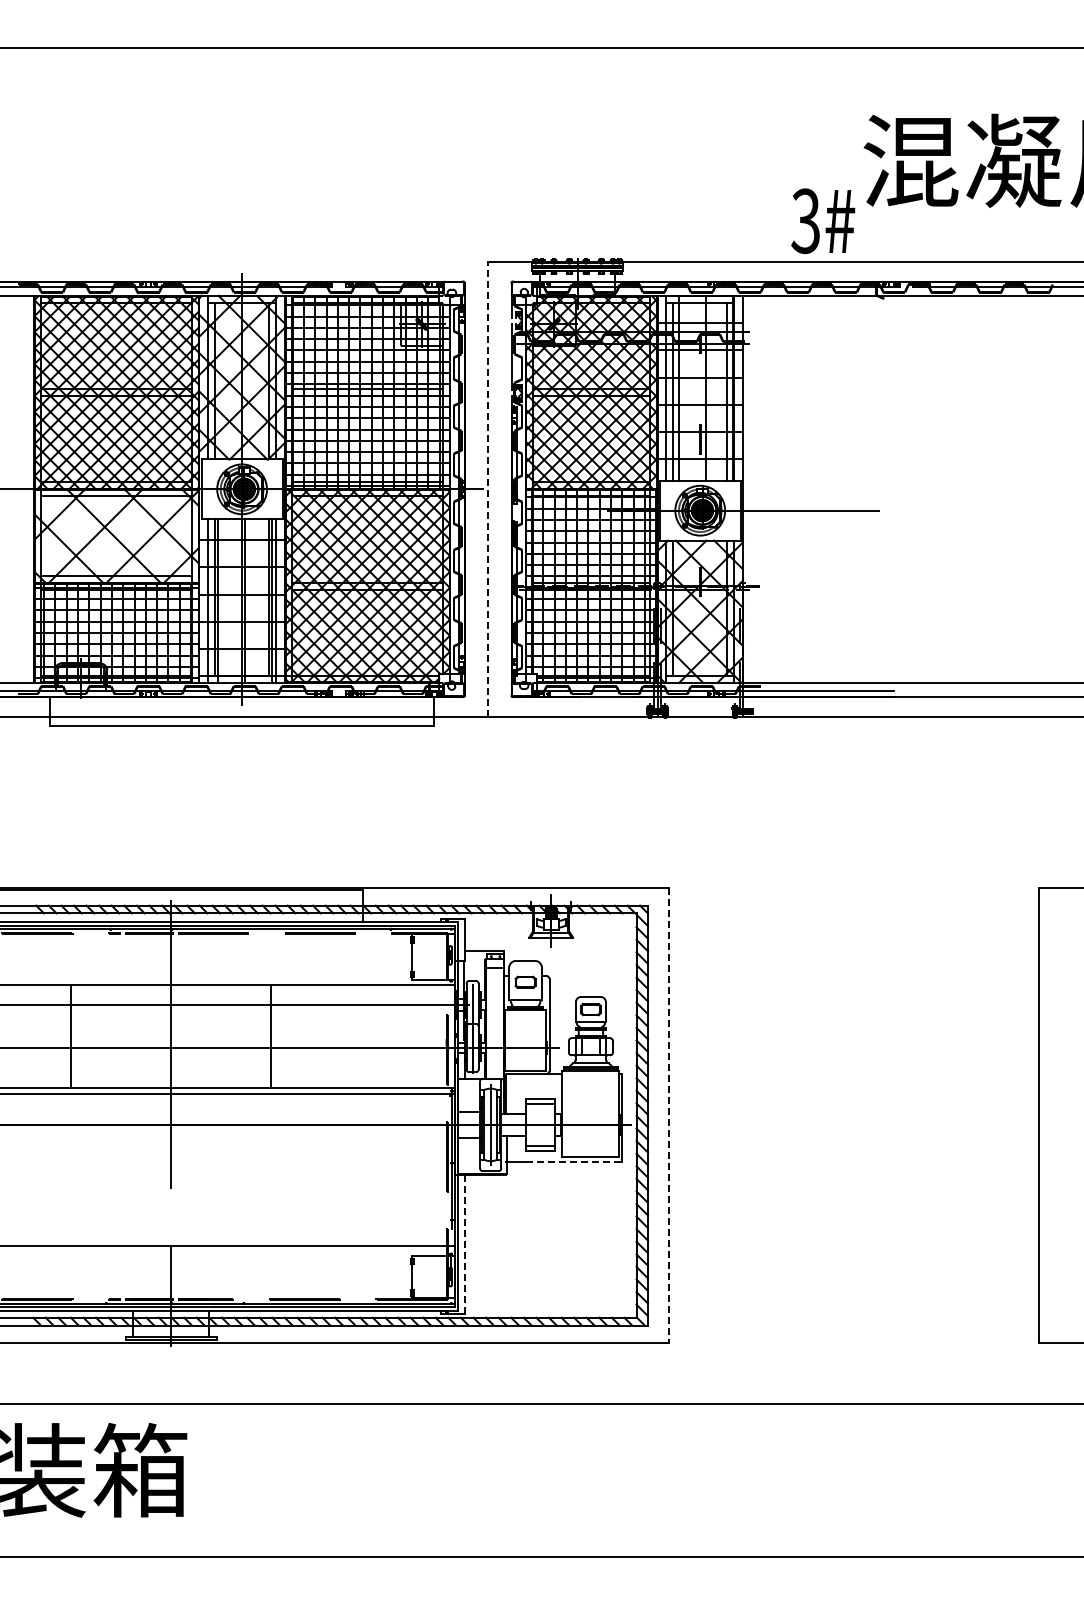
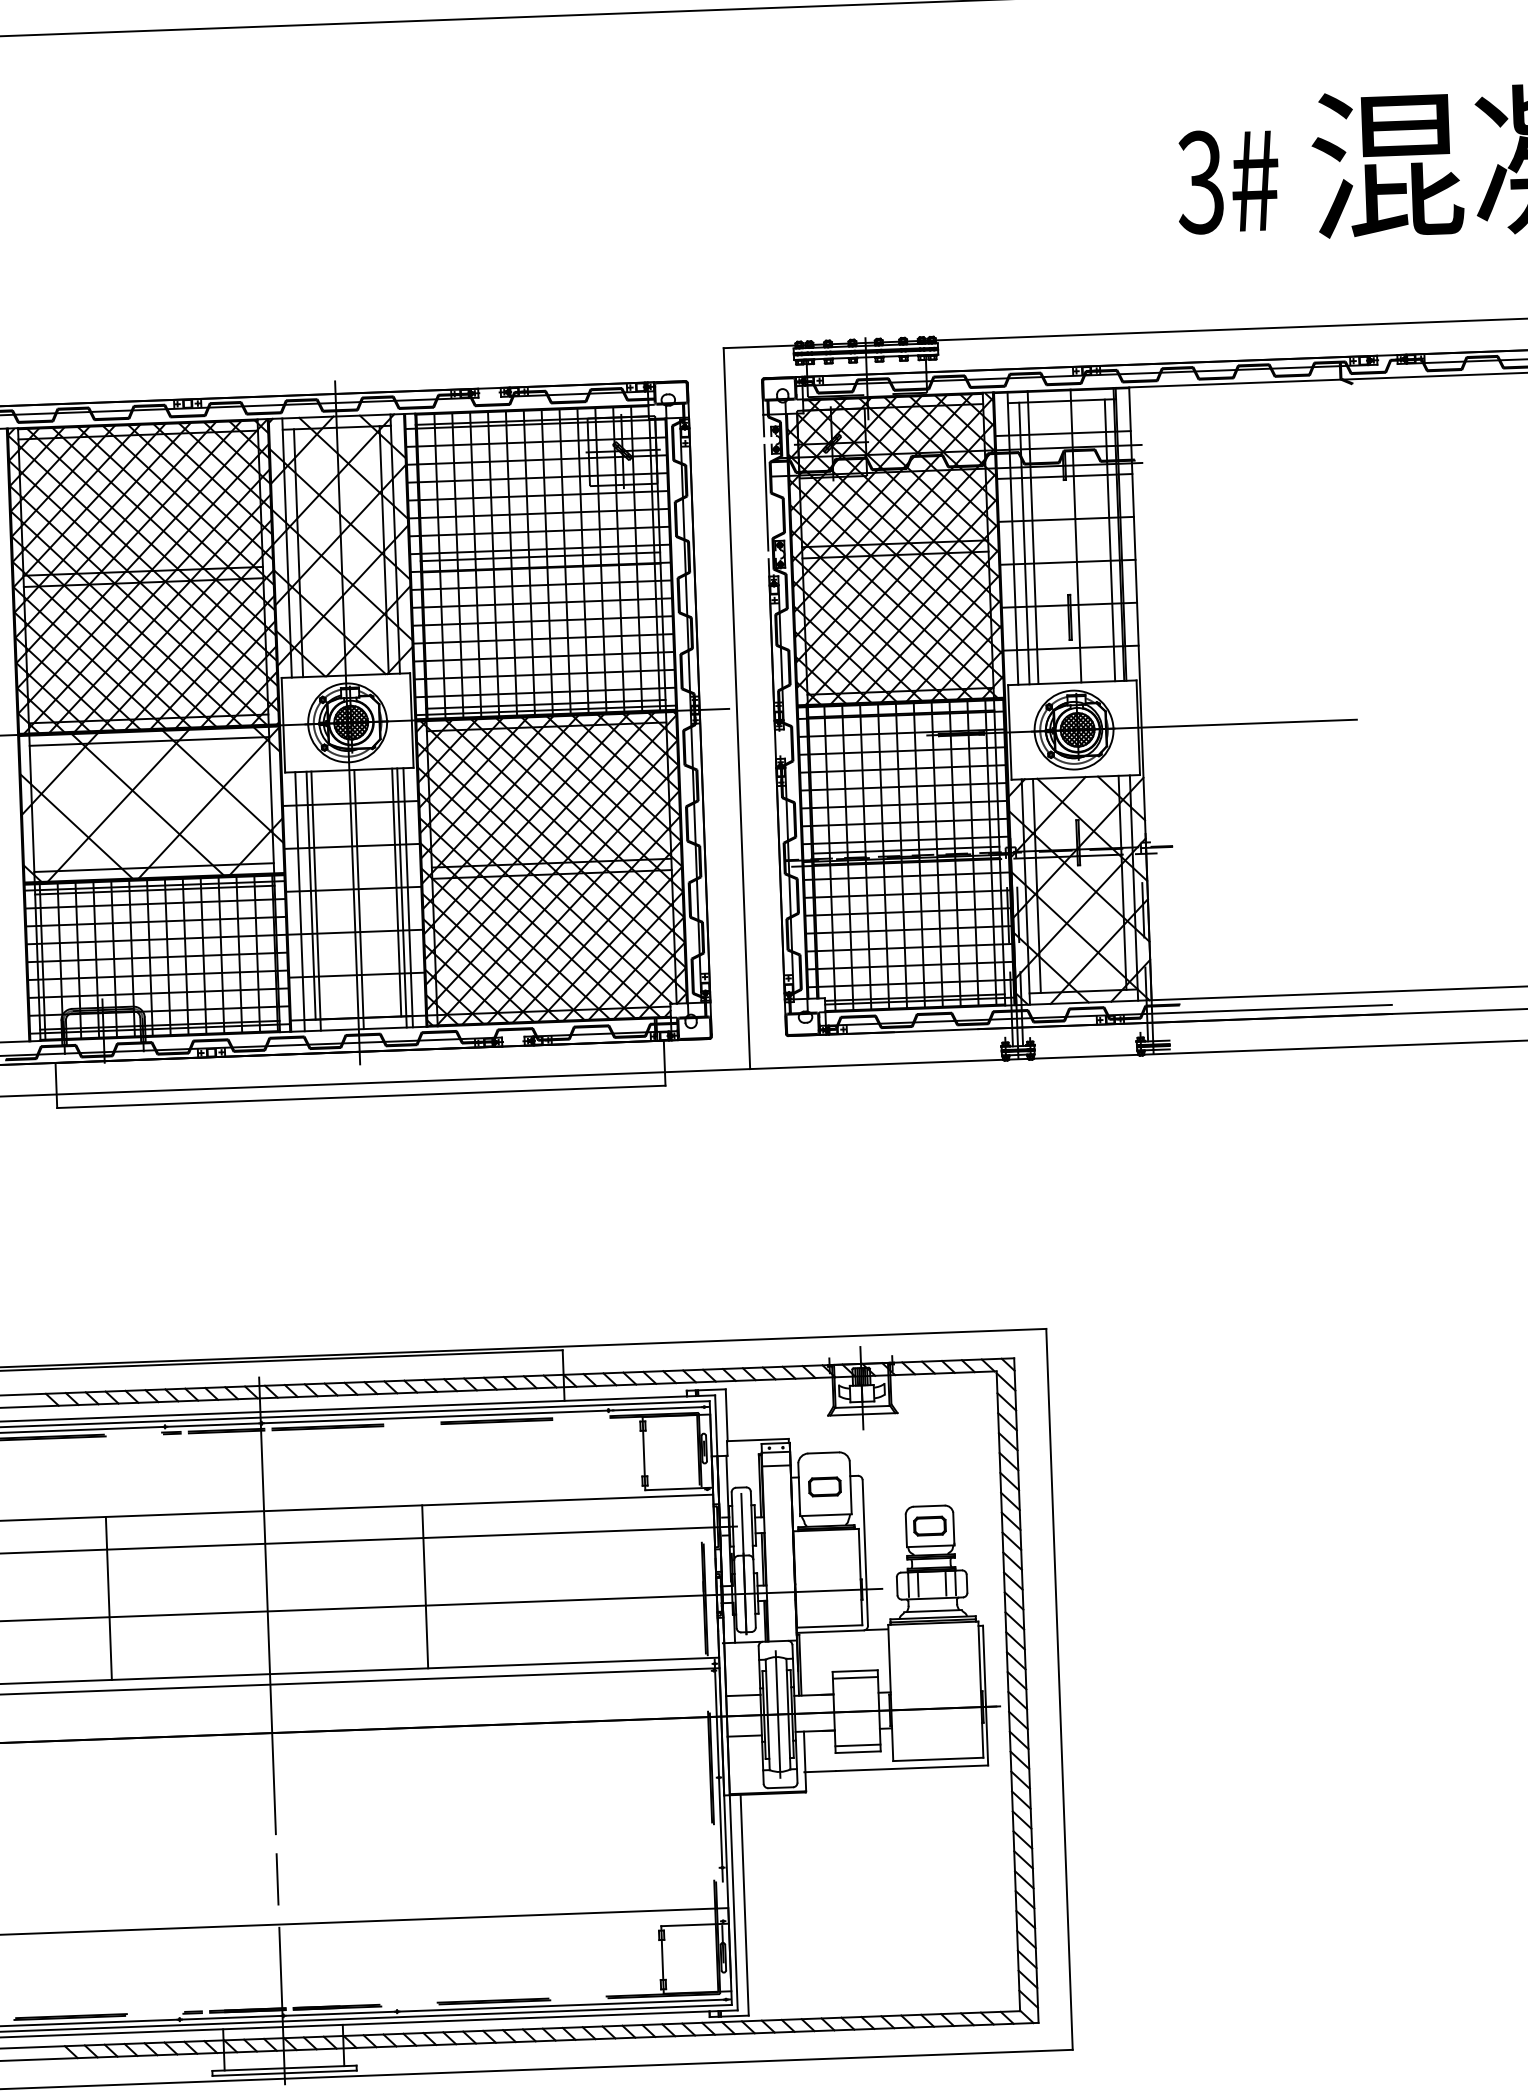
text: (823, 221) -> (1228, 182), moved
line: (488, 489) -> (737, 708), dashed -> solid
line: (668, 1115) -> (1058, 1689), dashed -> solid
line: (574, 1161) -> (912, 1767), dashed -> solid
line: (171, 1216) -> (278, 1878), added
line: (465, 1244) -> (745, 1905), dashed -> solid

